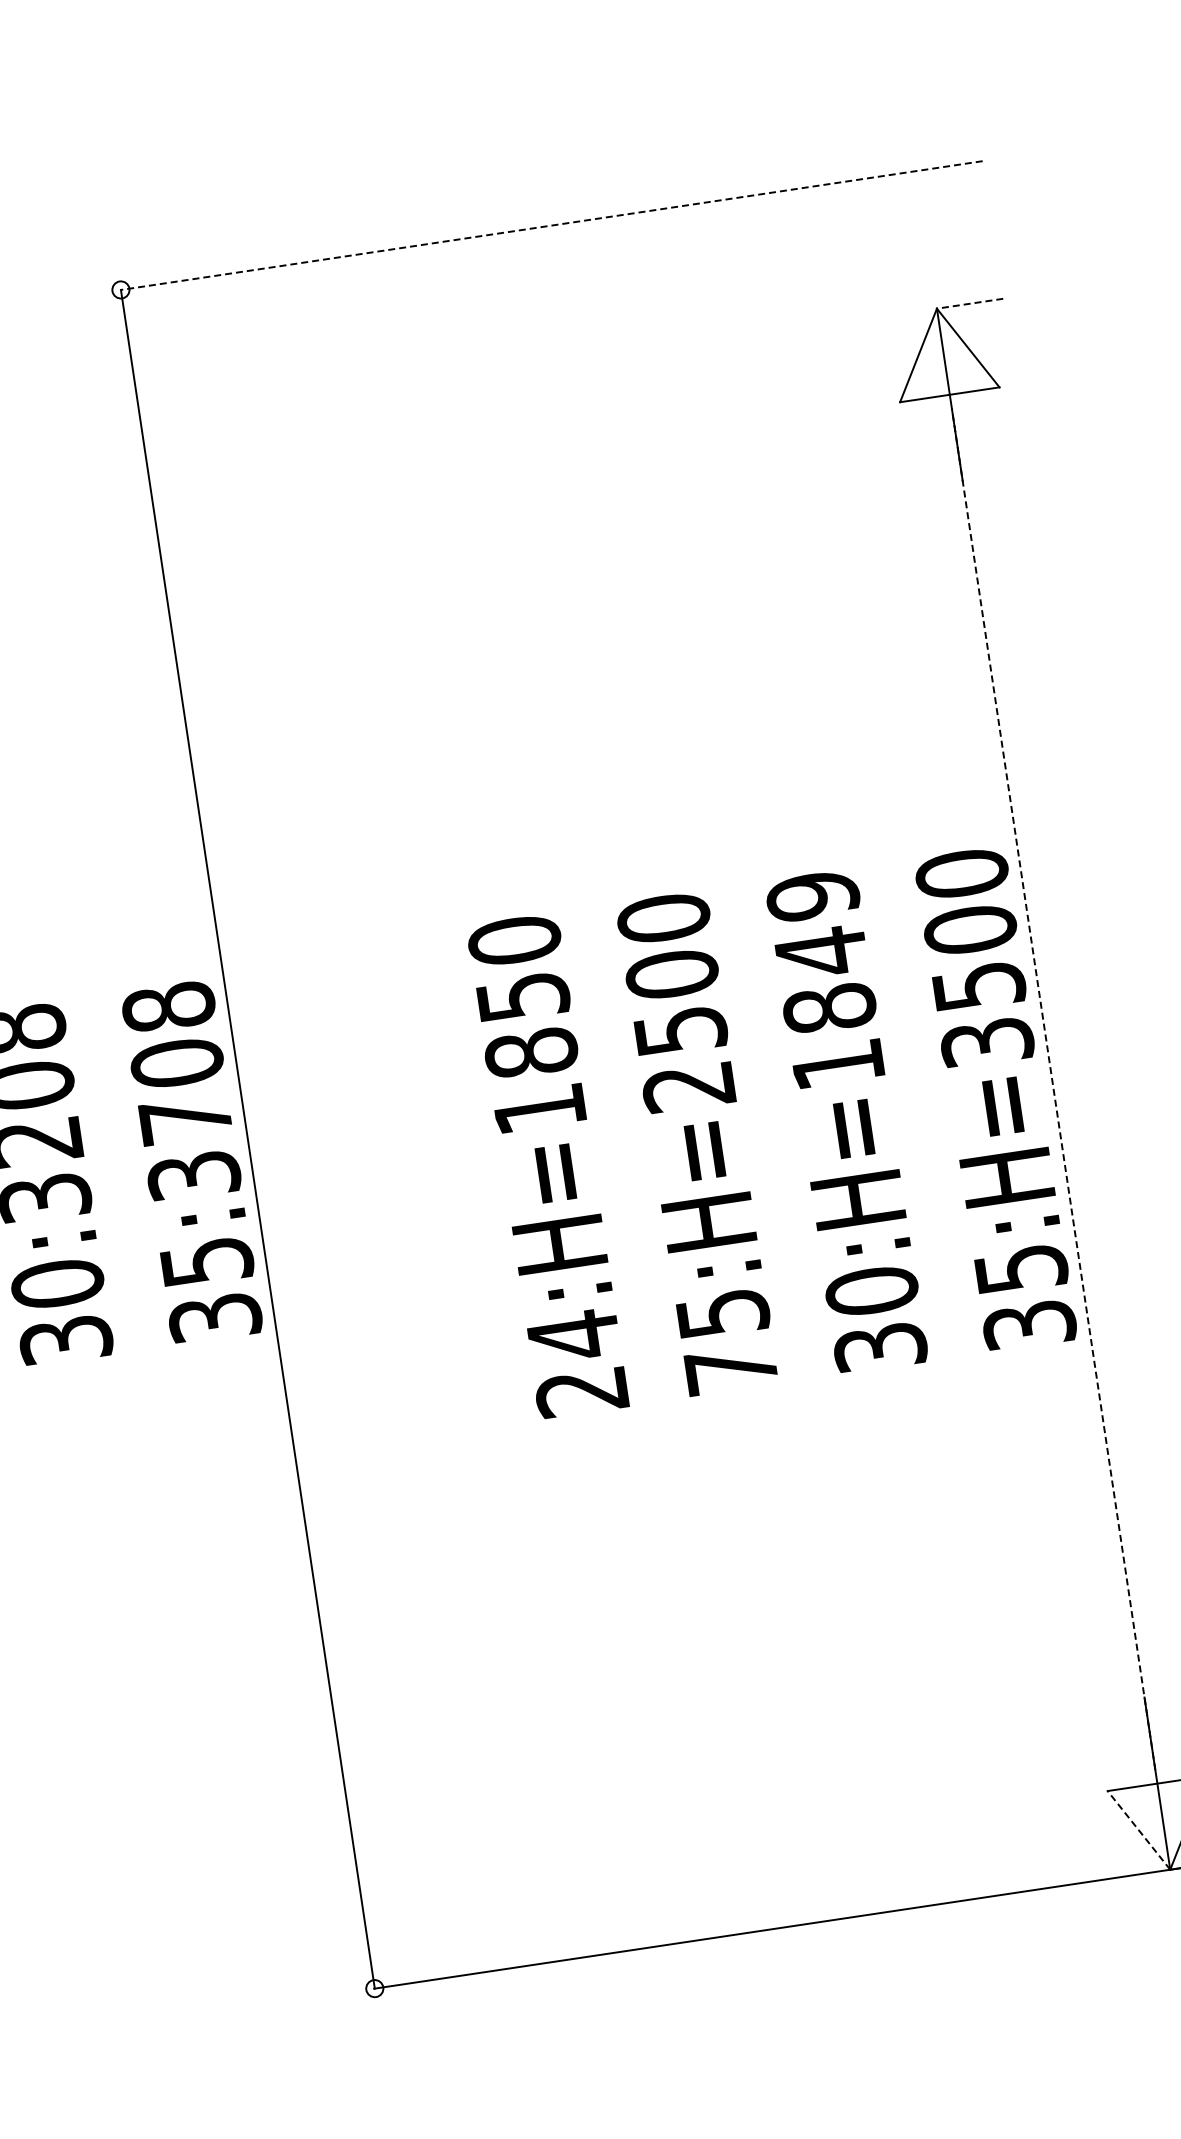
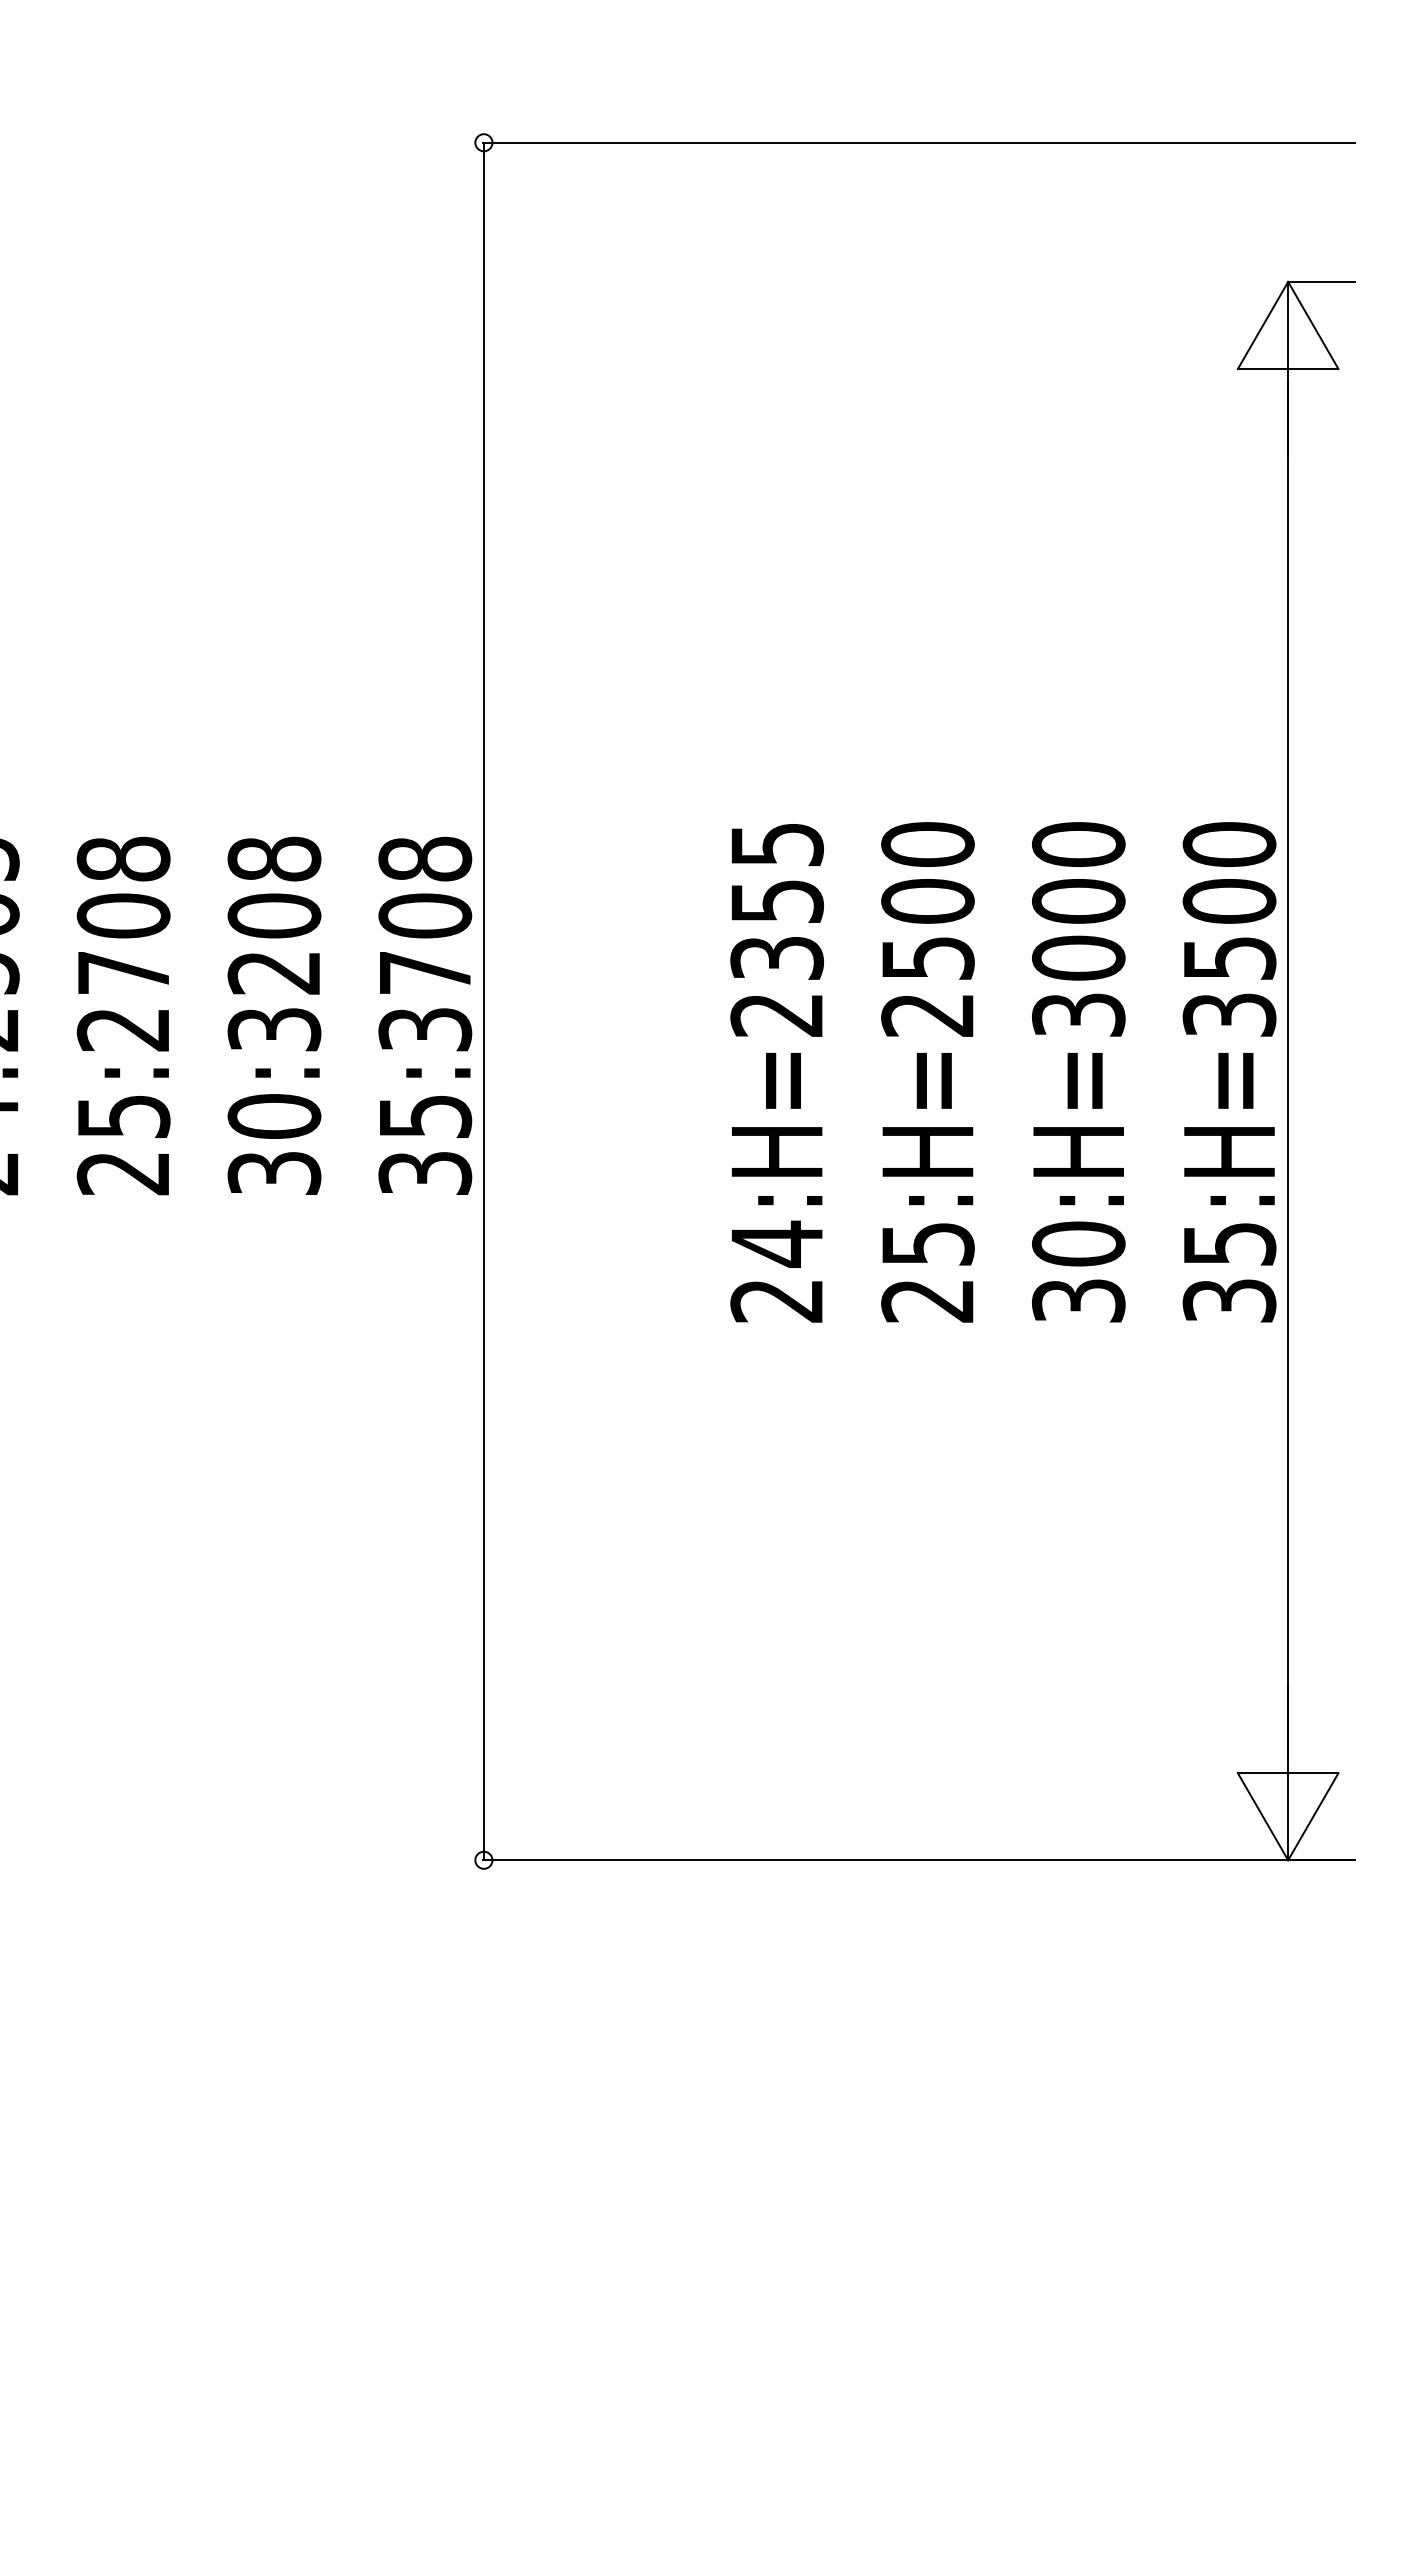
line: (551, 225) -> (919, 142), dashed -> solid
line: (969, 303) -> (1321, 281), dashed -> solid
text: (825, 980) -> (1078, 929), 30:H=1849 -> 30:H=3000
text: (527, 1024) -> (777, 929), 24:H=1850 -> 24:H=2355
line: (1053, 1089) -> (1288, 1071), dashed -> solid
text: (730, 1370) -> (927, 1301), 75:H=2500 -> 25:H=2500
line: (1138, 1830) -> (1262, 1816), dashed -> solid

